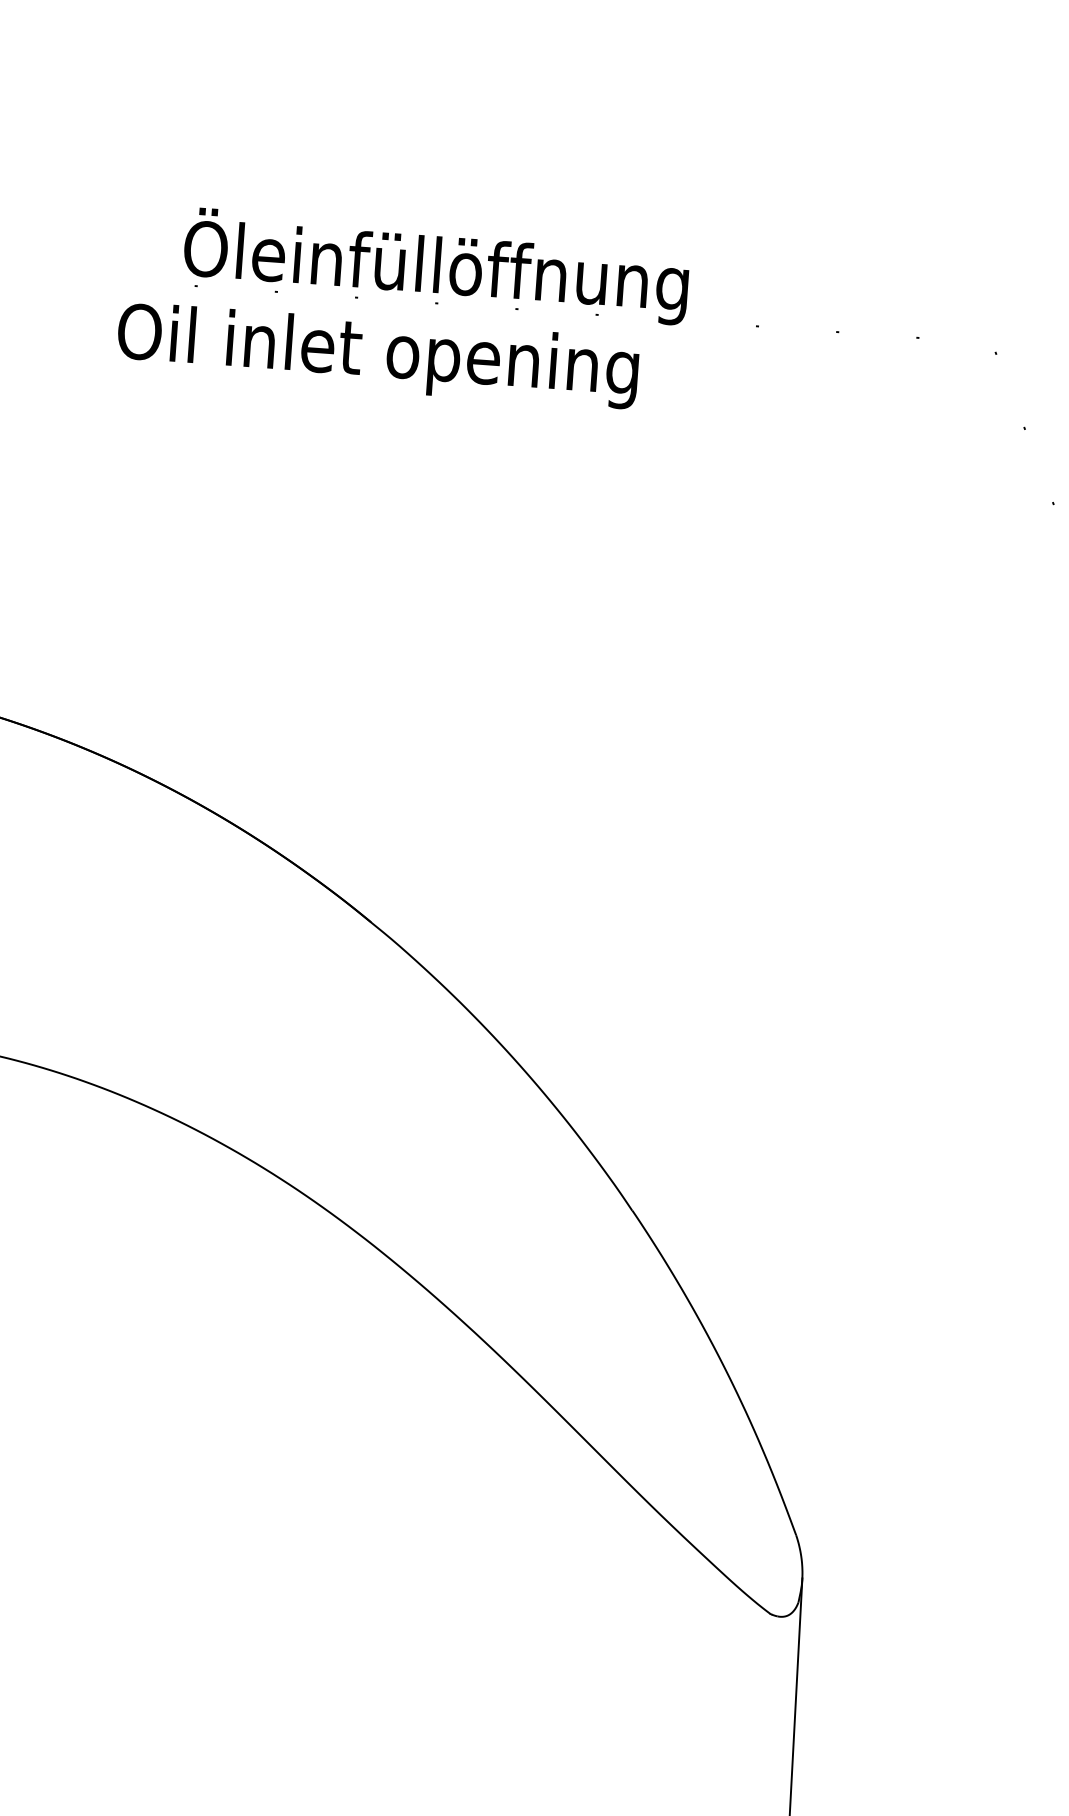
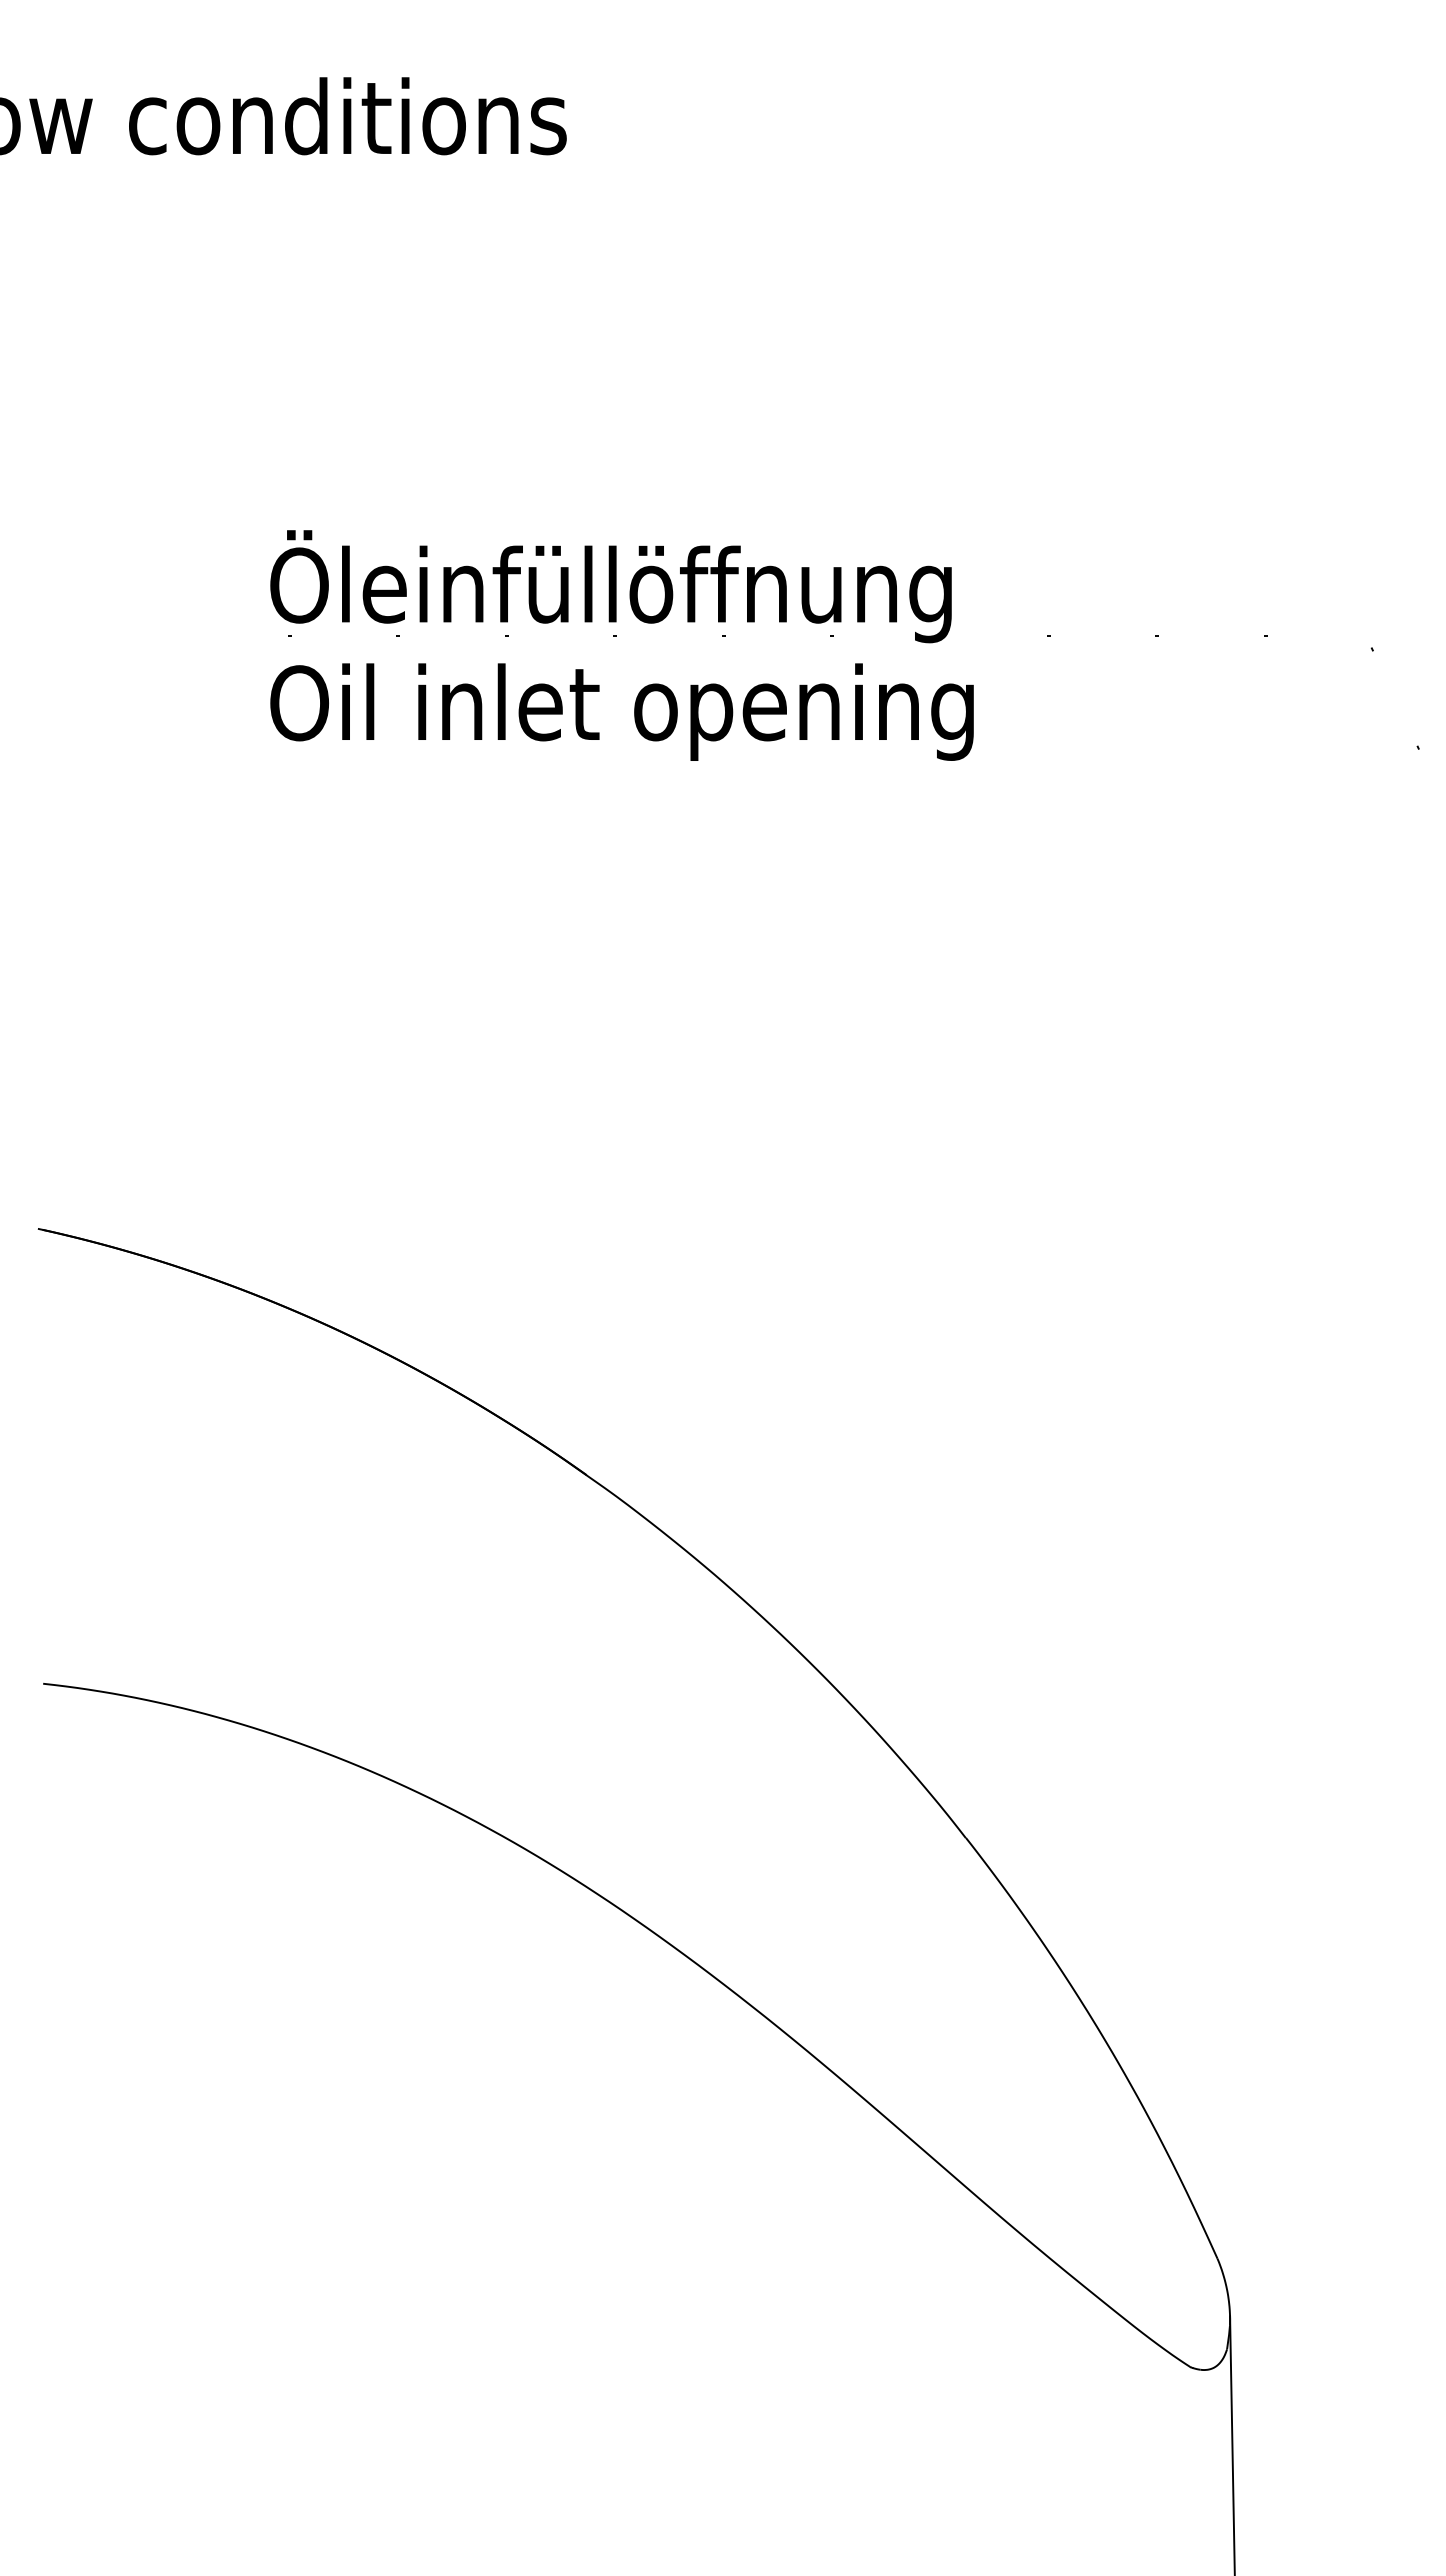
text: (377, 355) -> (621, 711), moved

